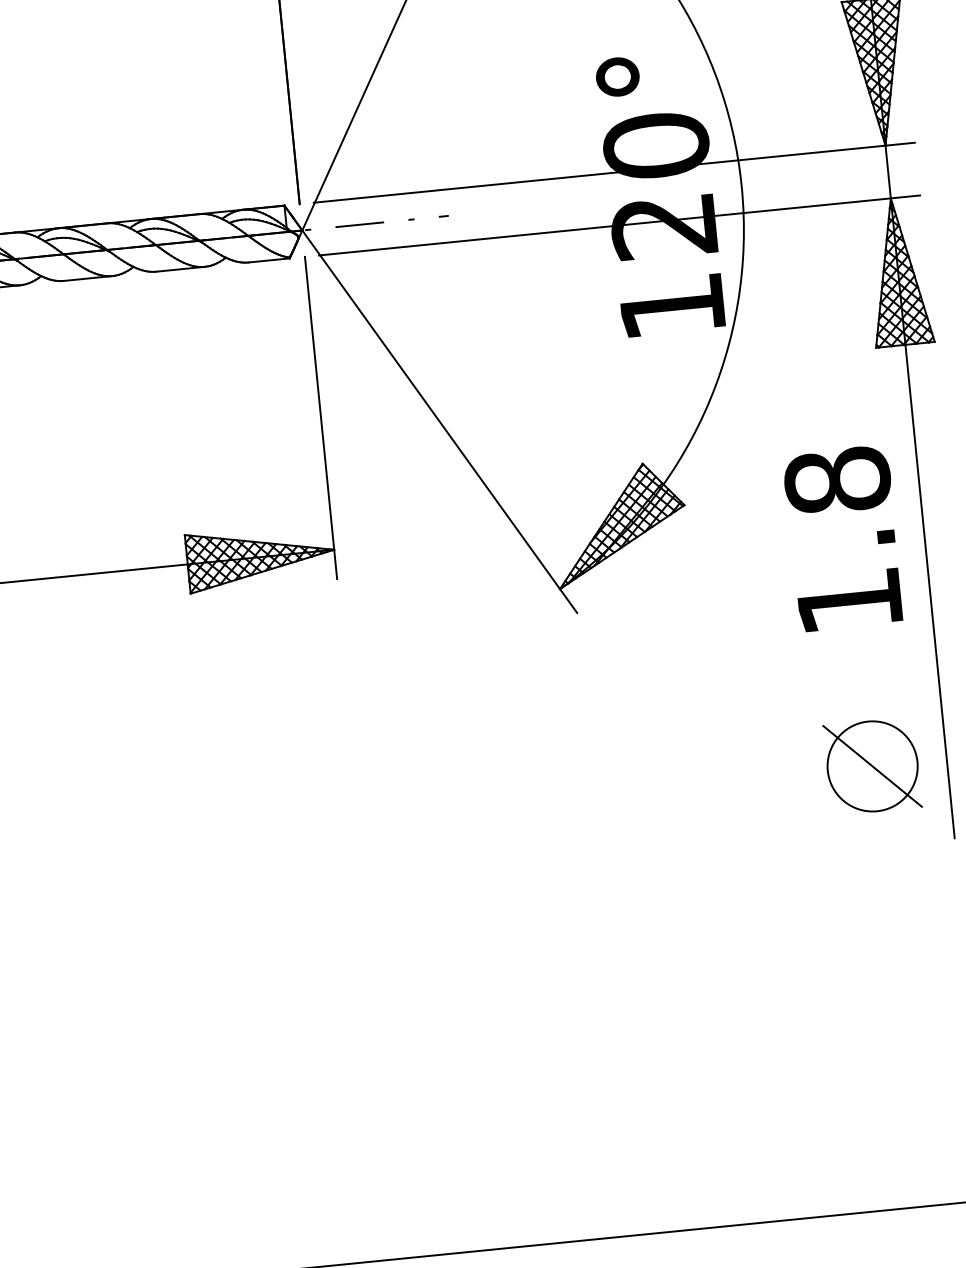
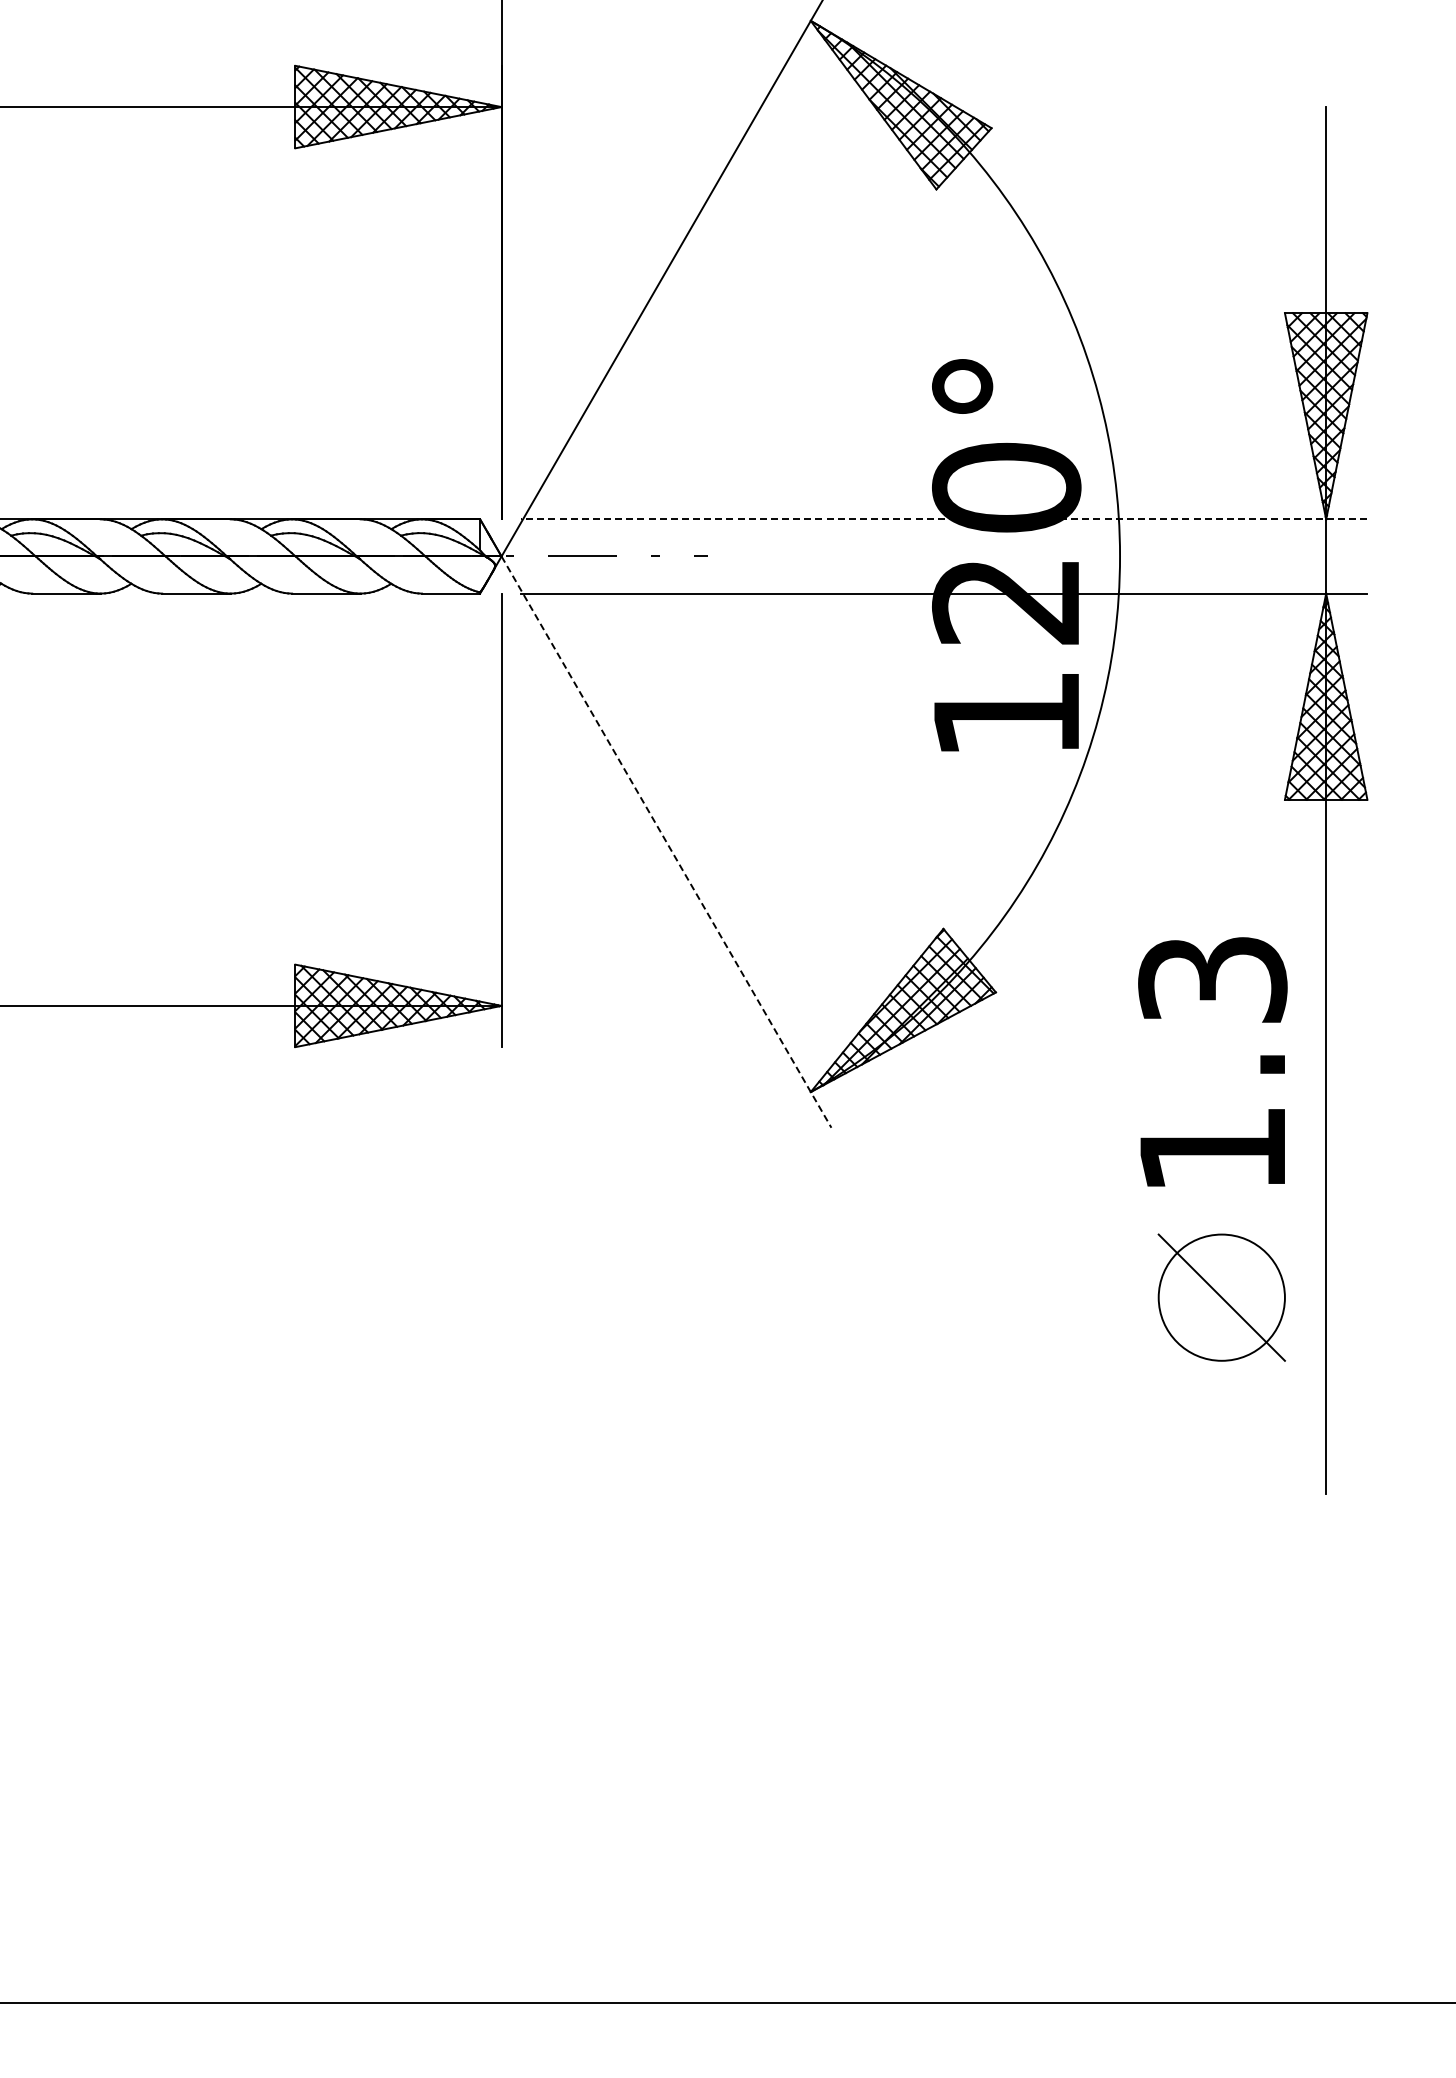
line: (613, 172) -> (943, 519), solid -> dashed
line: (439, 422) -> (666, 842), solid -> dashed
text: (837, 480) -> (1212, 979), 1.8 -> 1.3
part: (872, 766) -> (1221, 1297), moved

